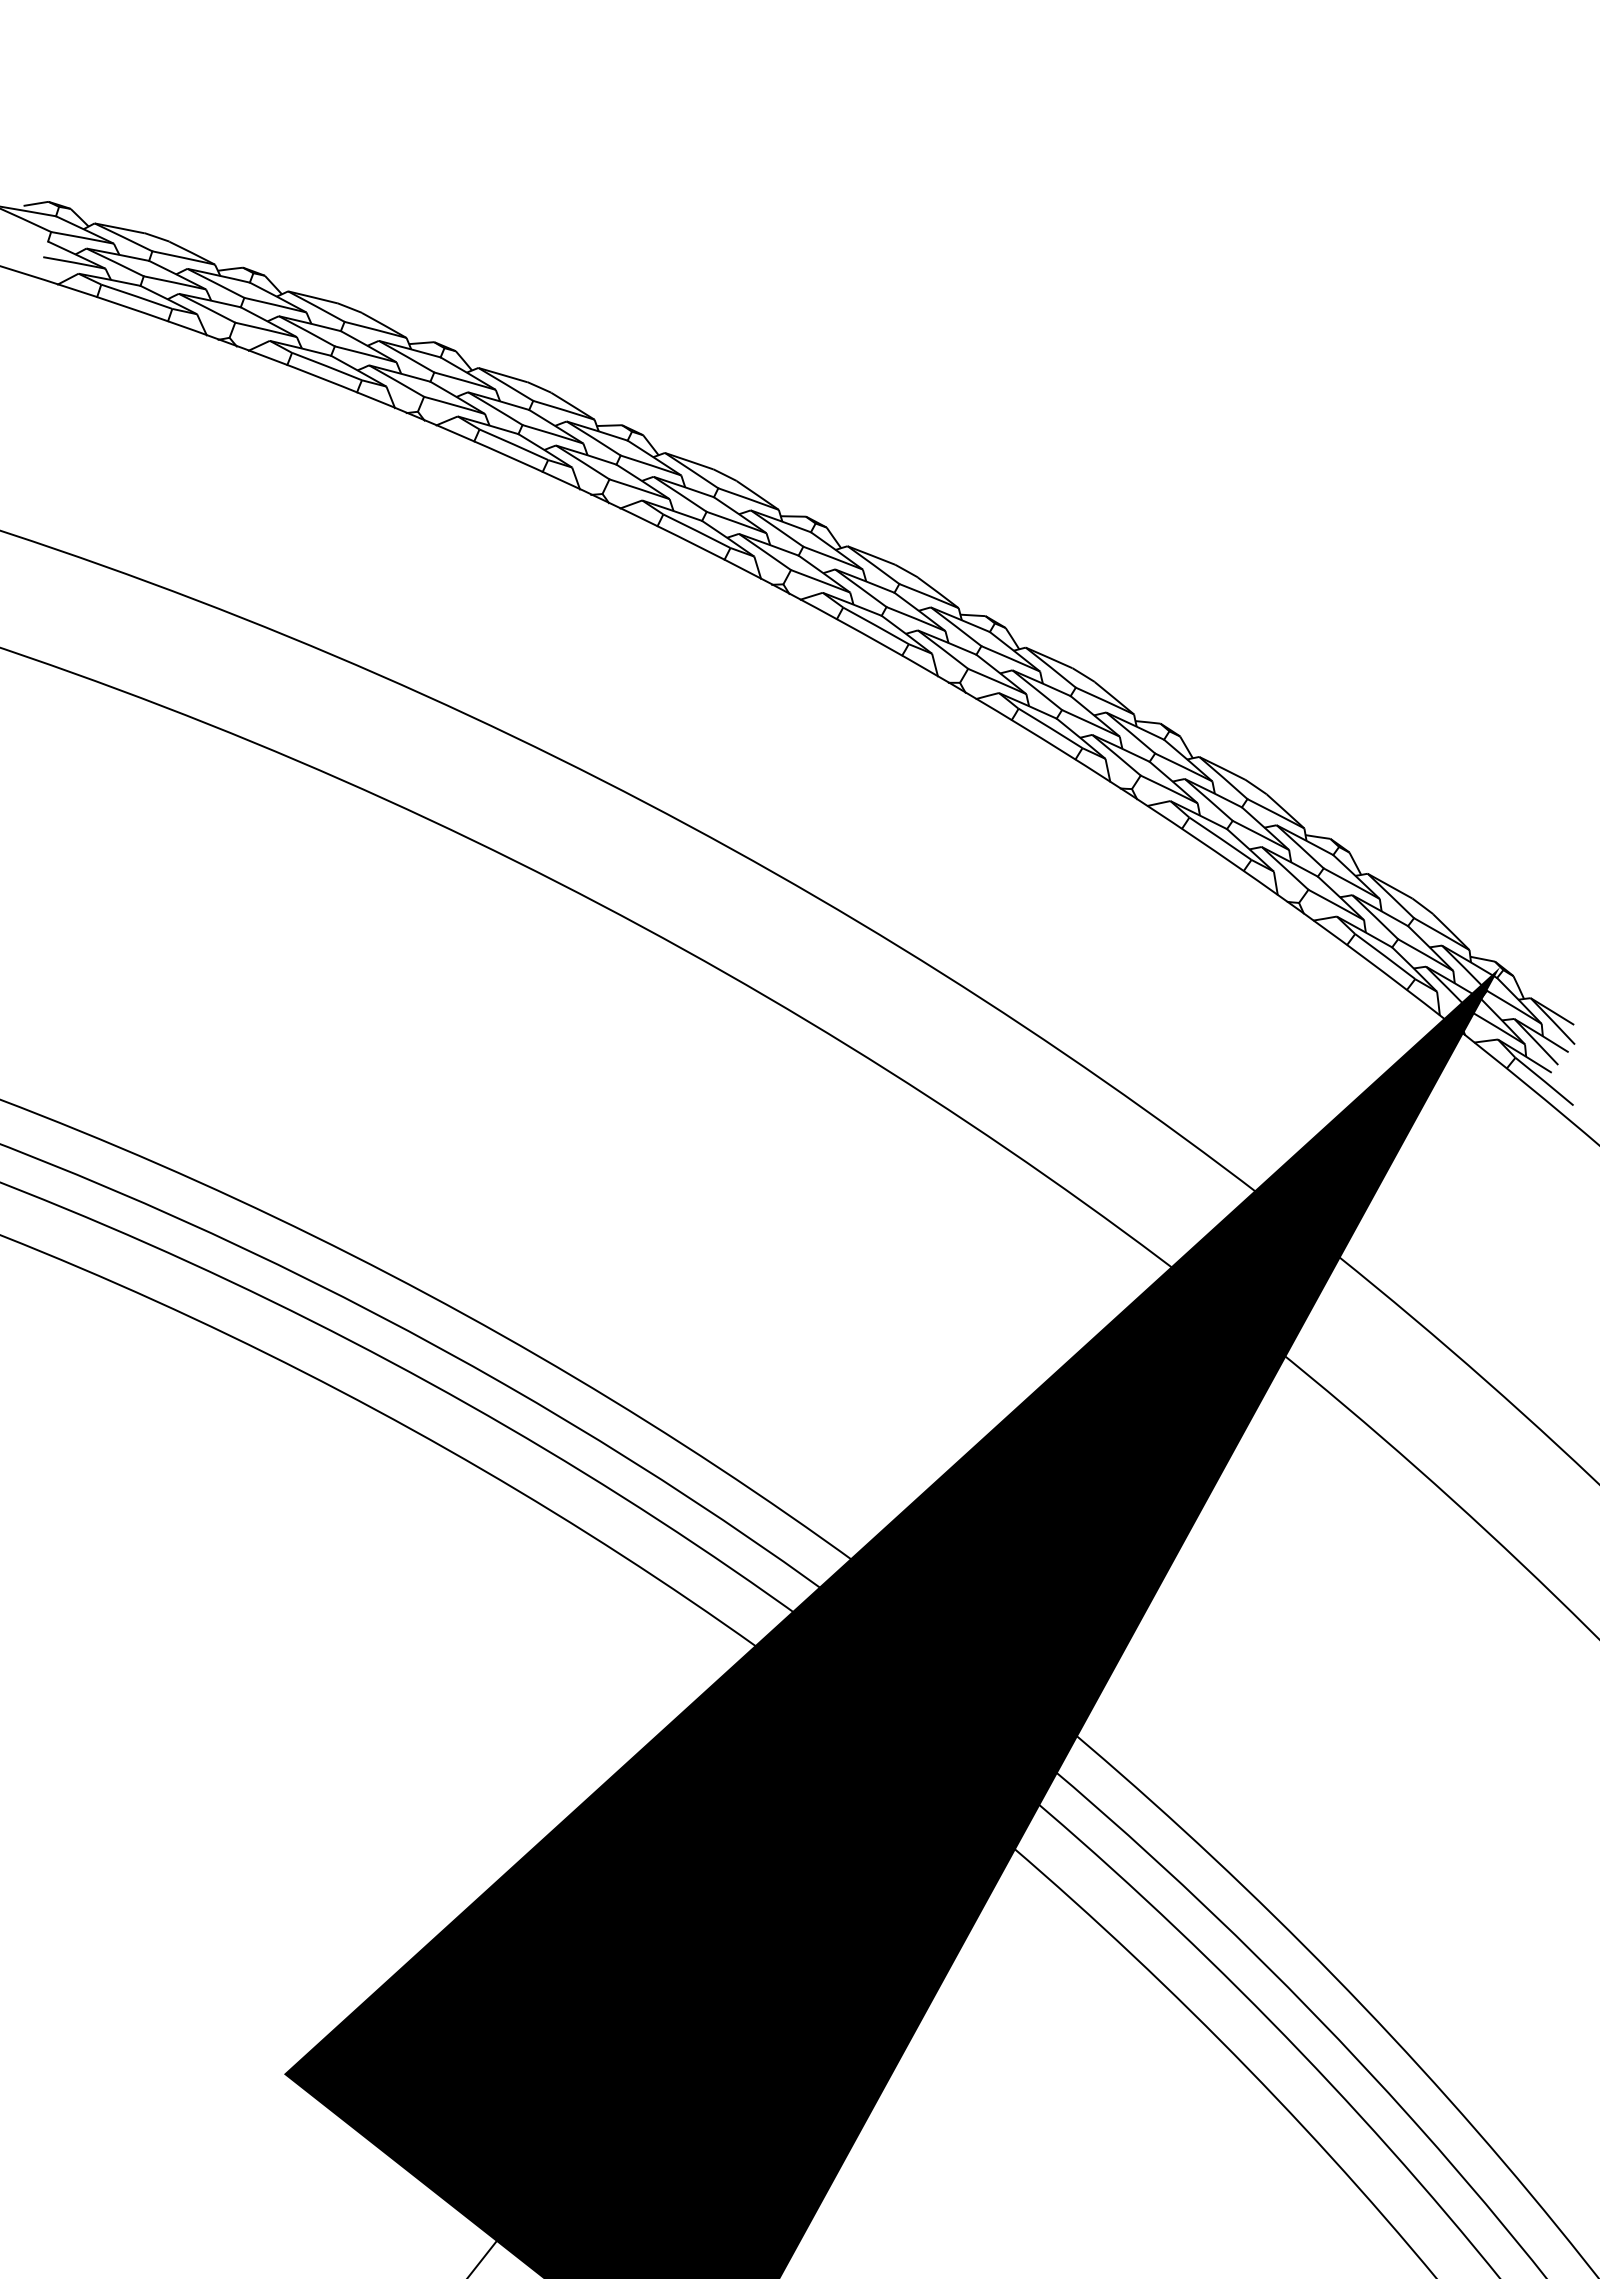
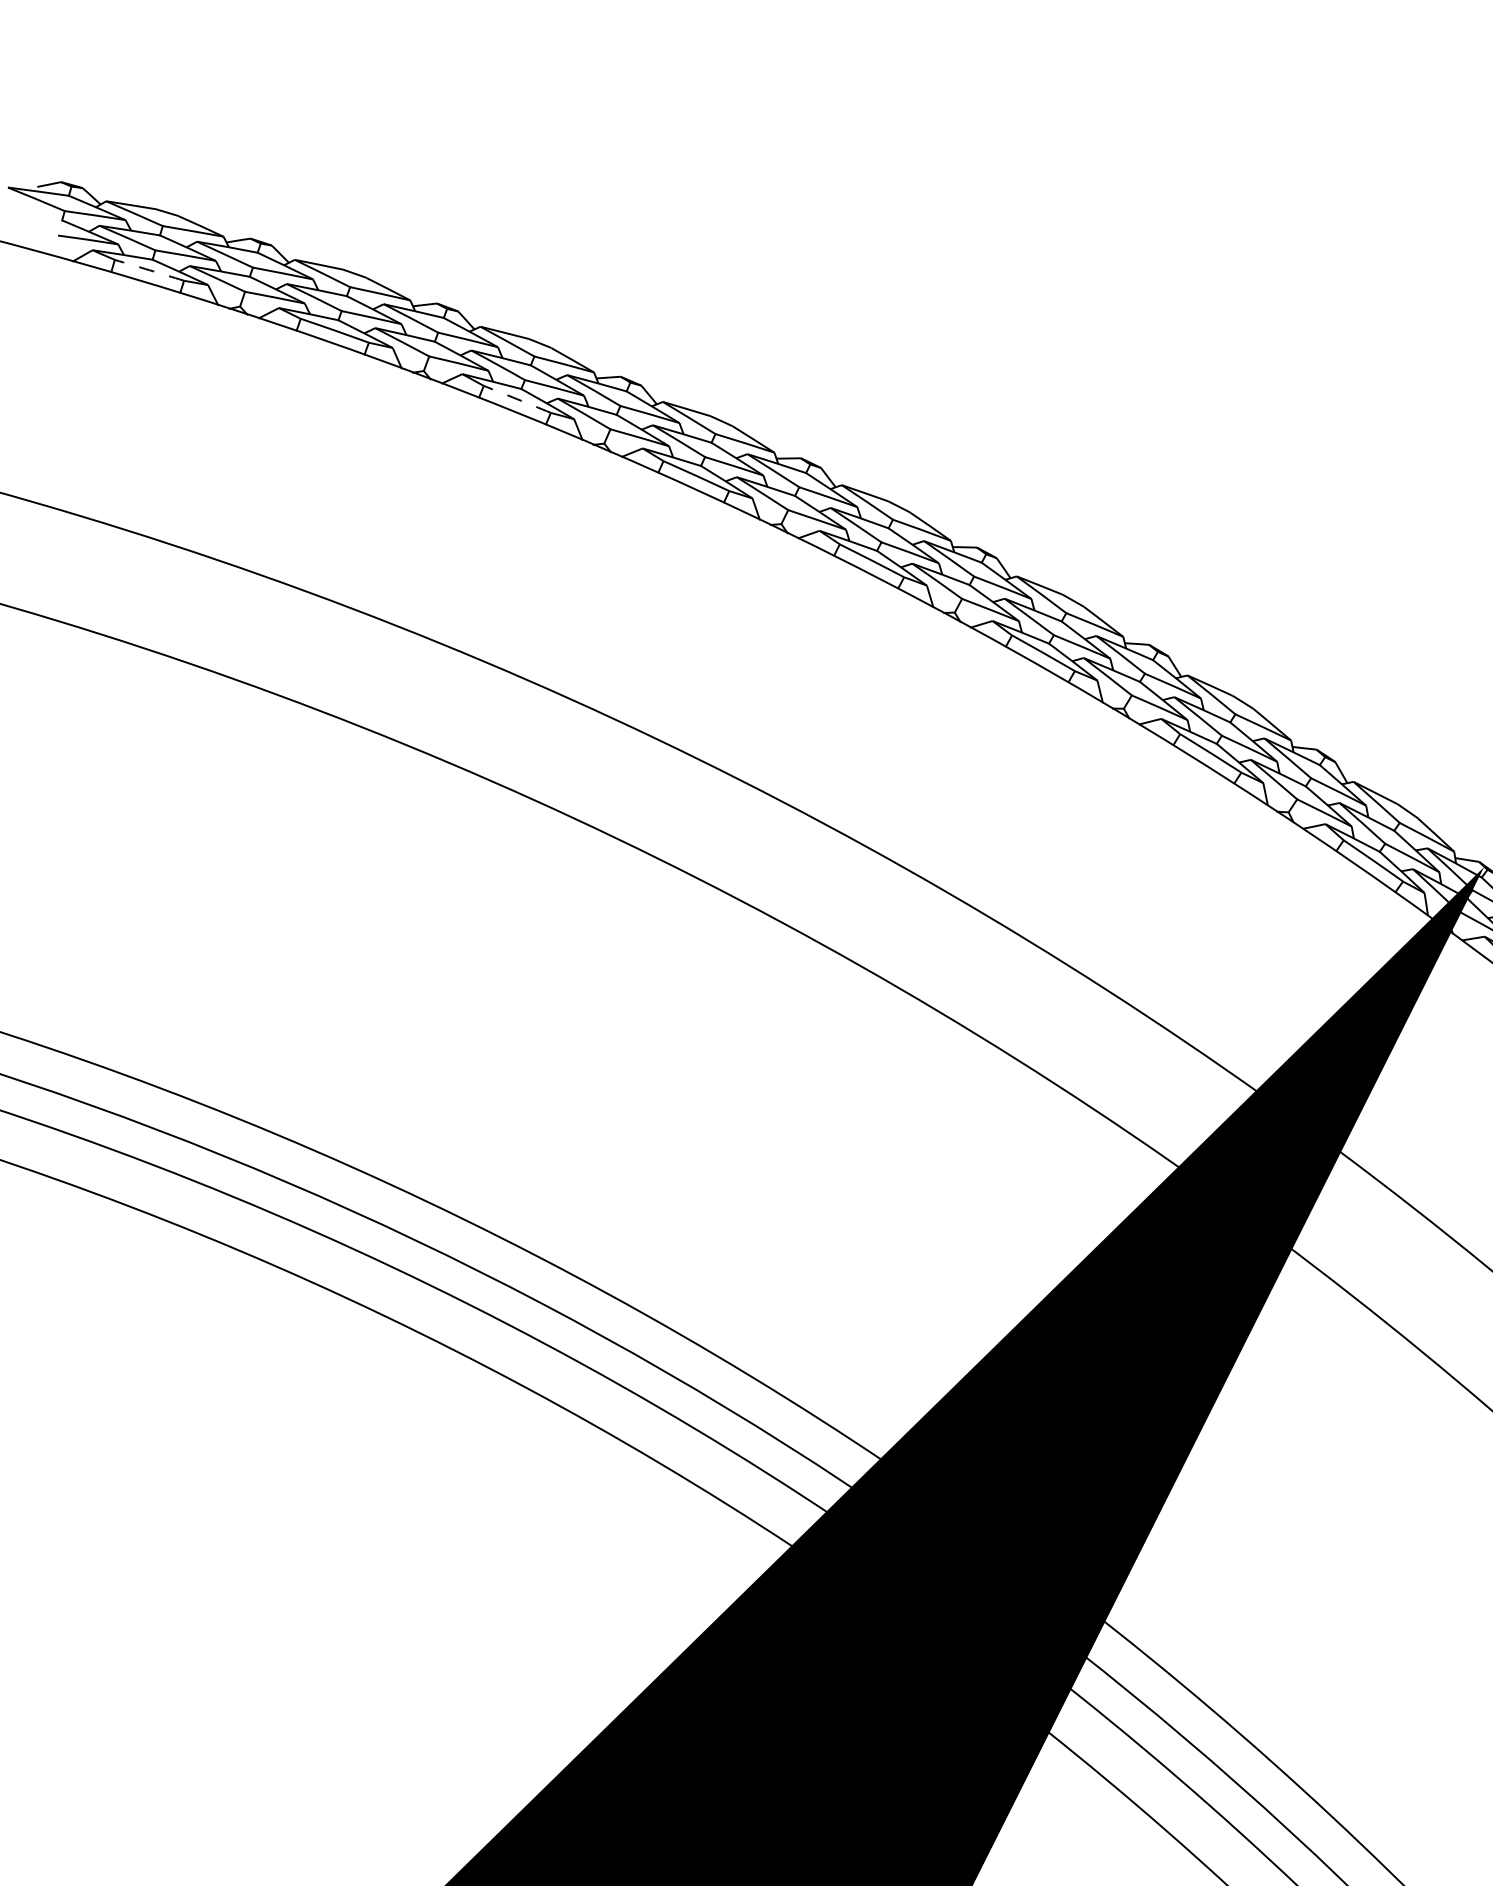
arc: (136, 296) -> (149, 270), solid -> dashed
arc: (513, 444) -> (516, 399), solid -> dashed

